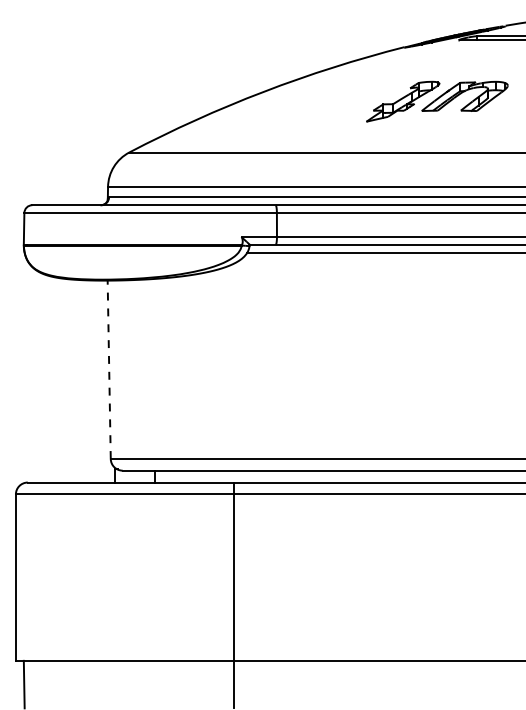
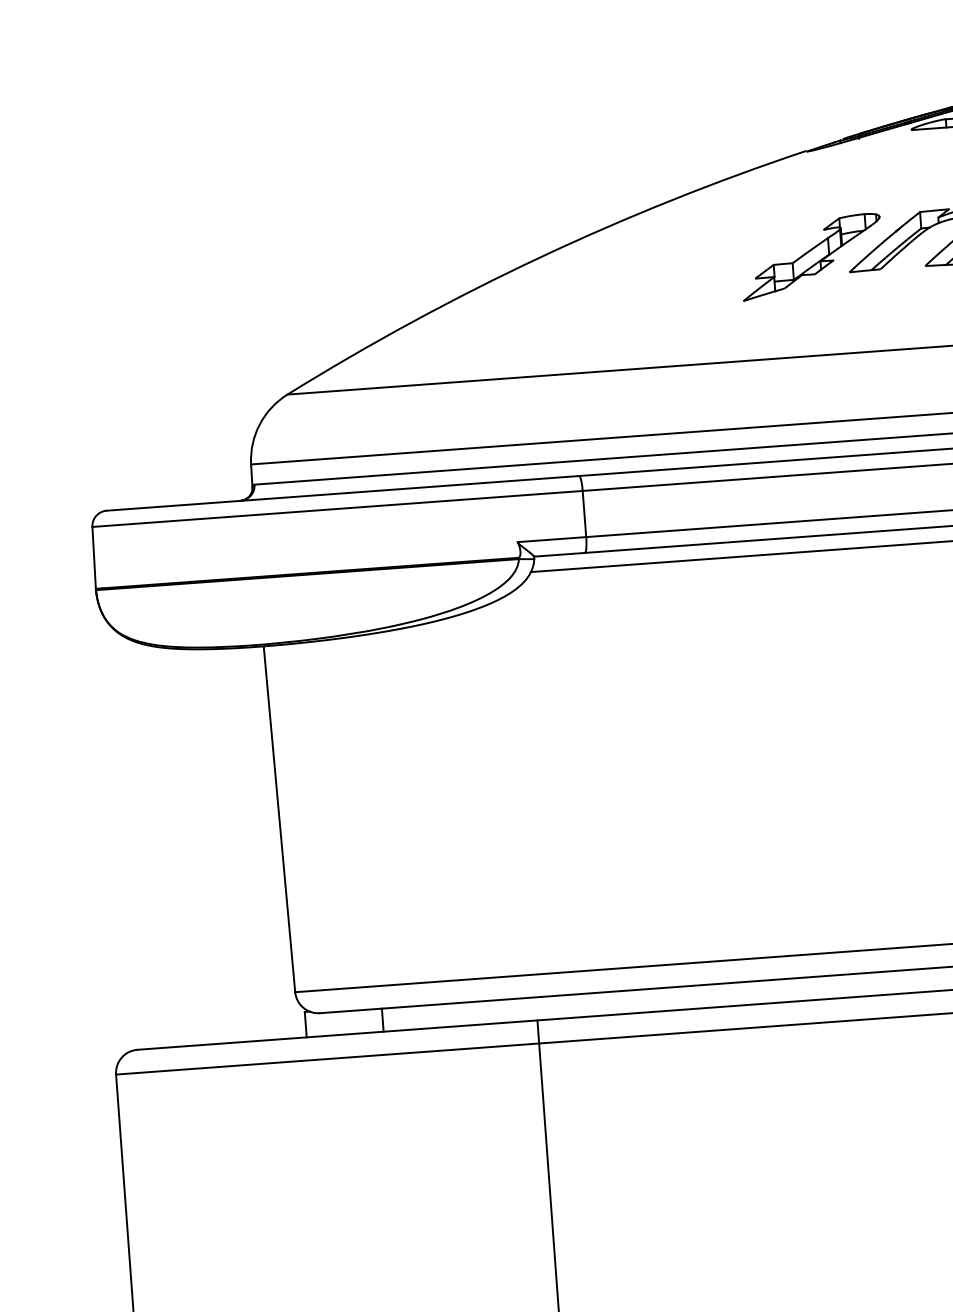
line: (109, 369) -> (279, 818), dashed -> solid

